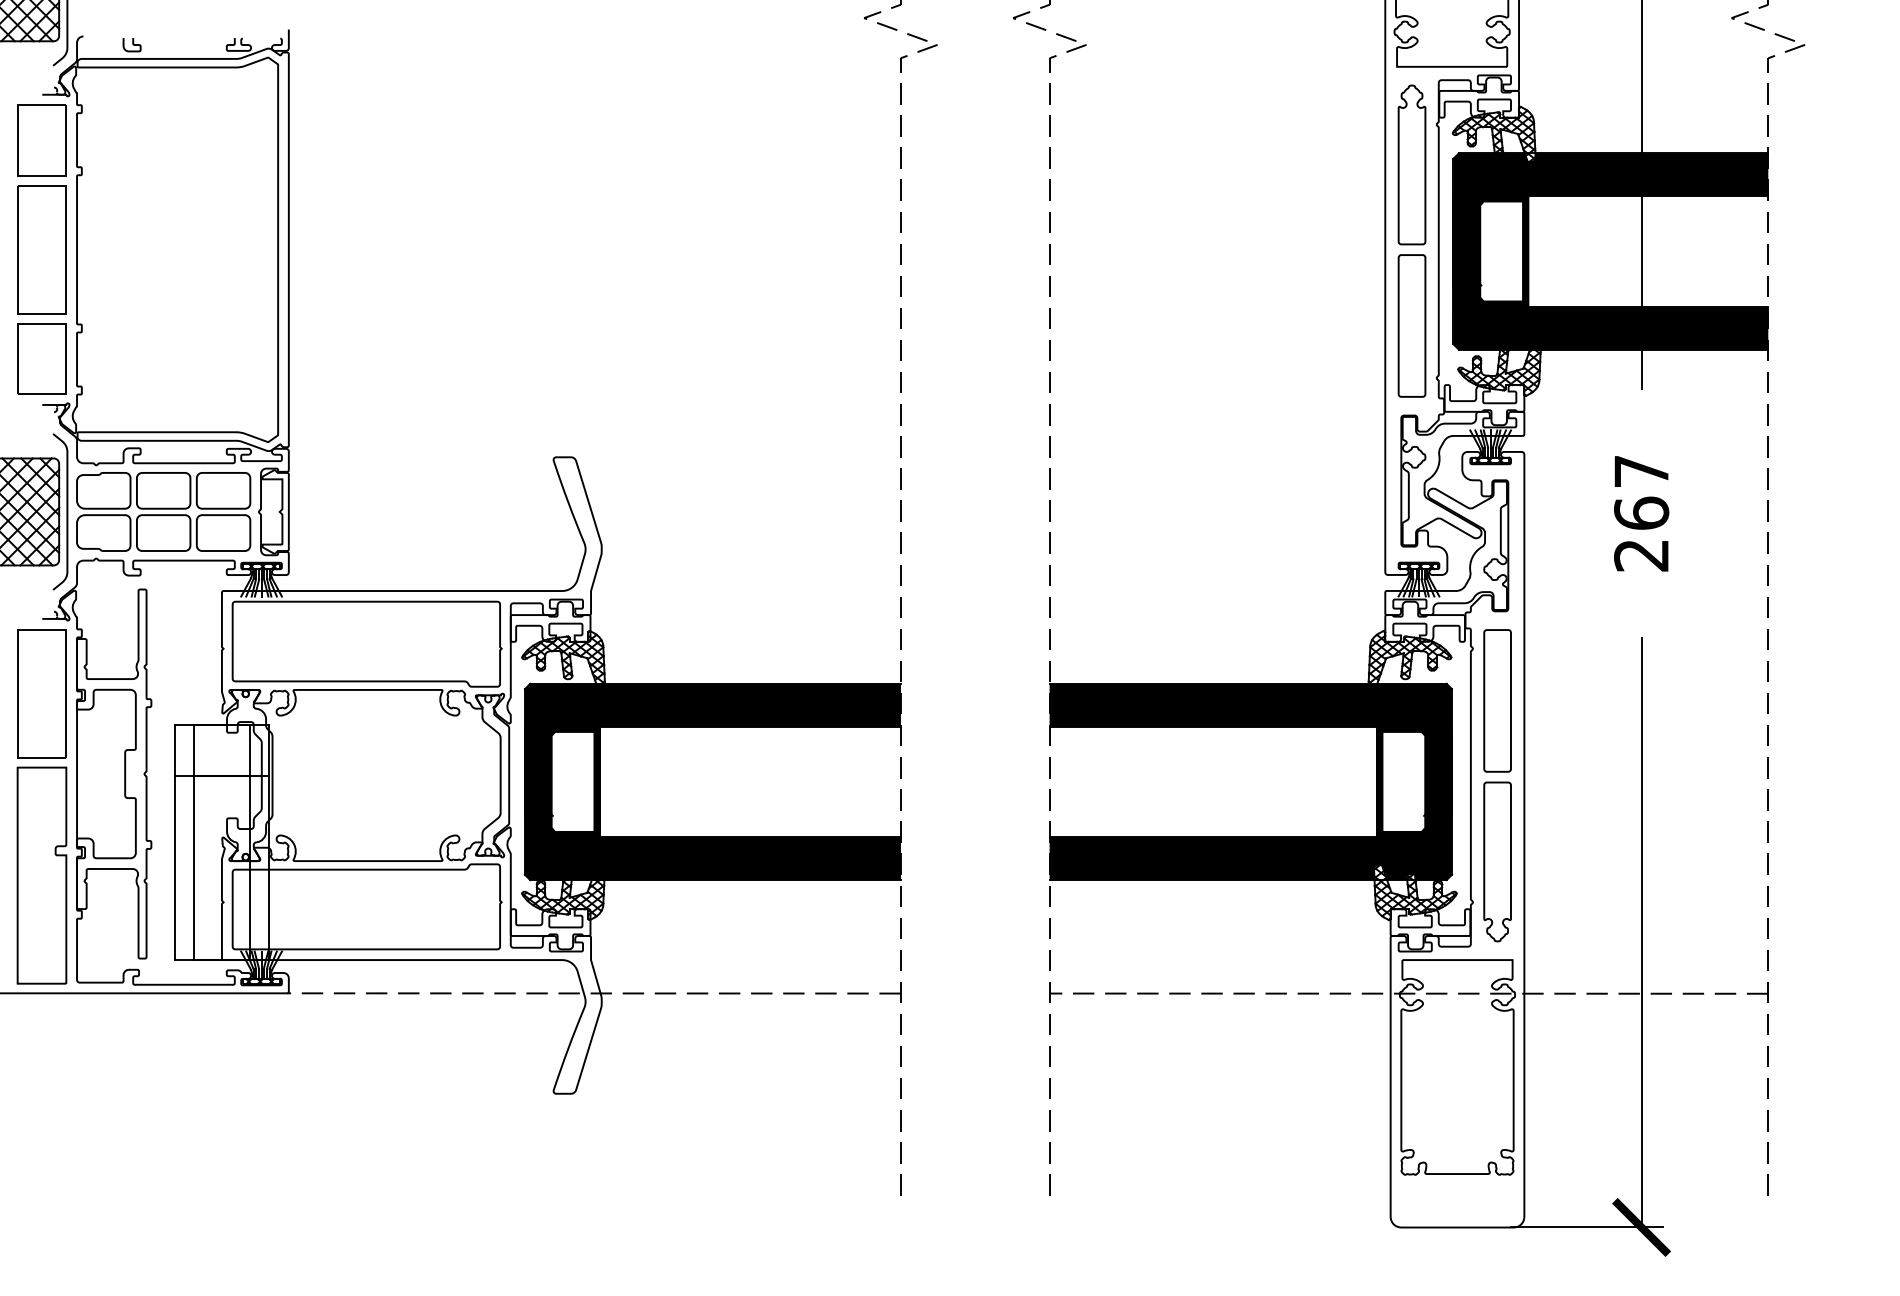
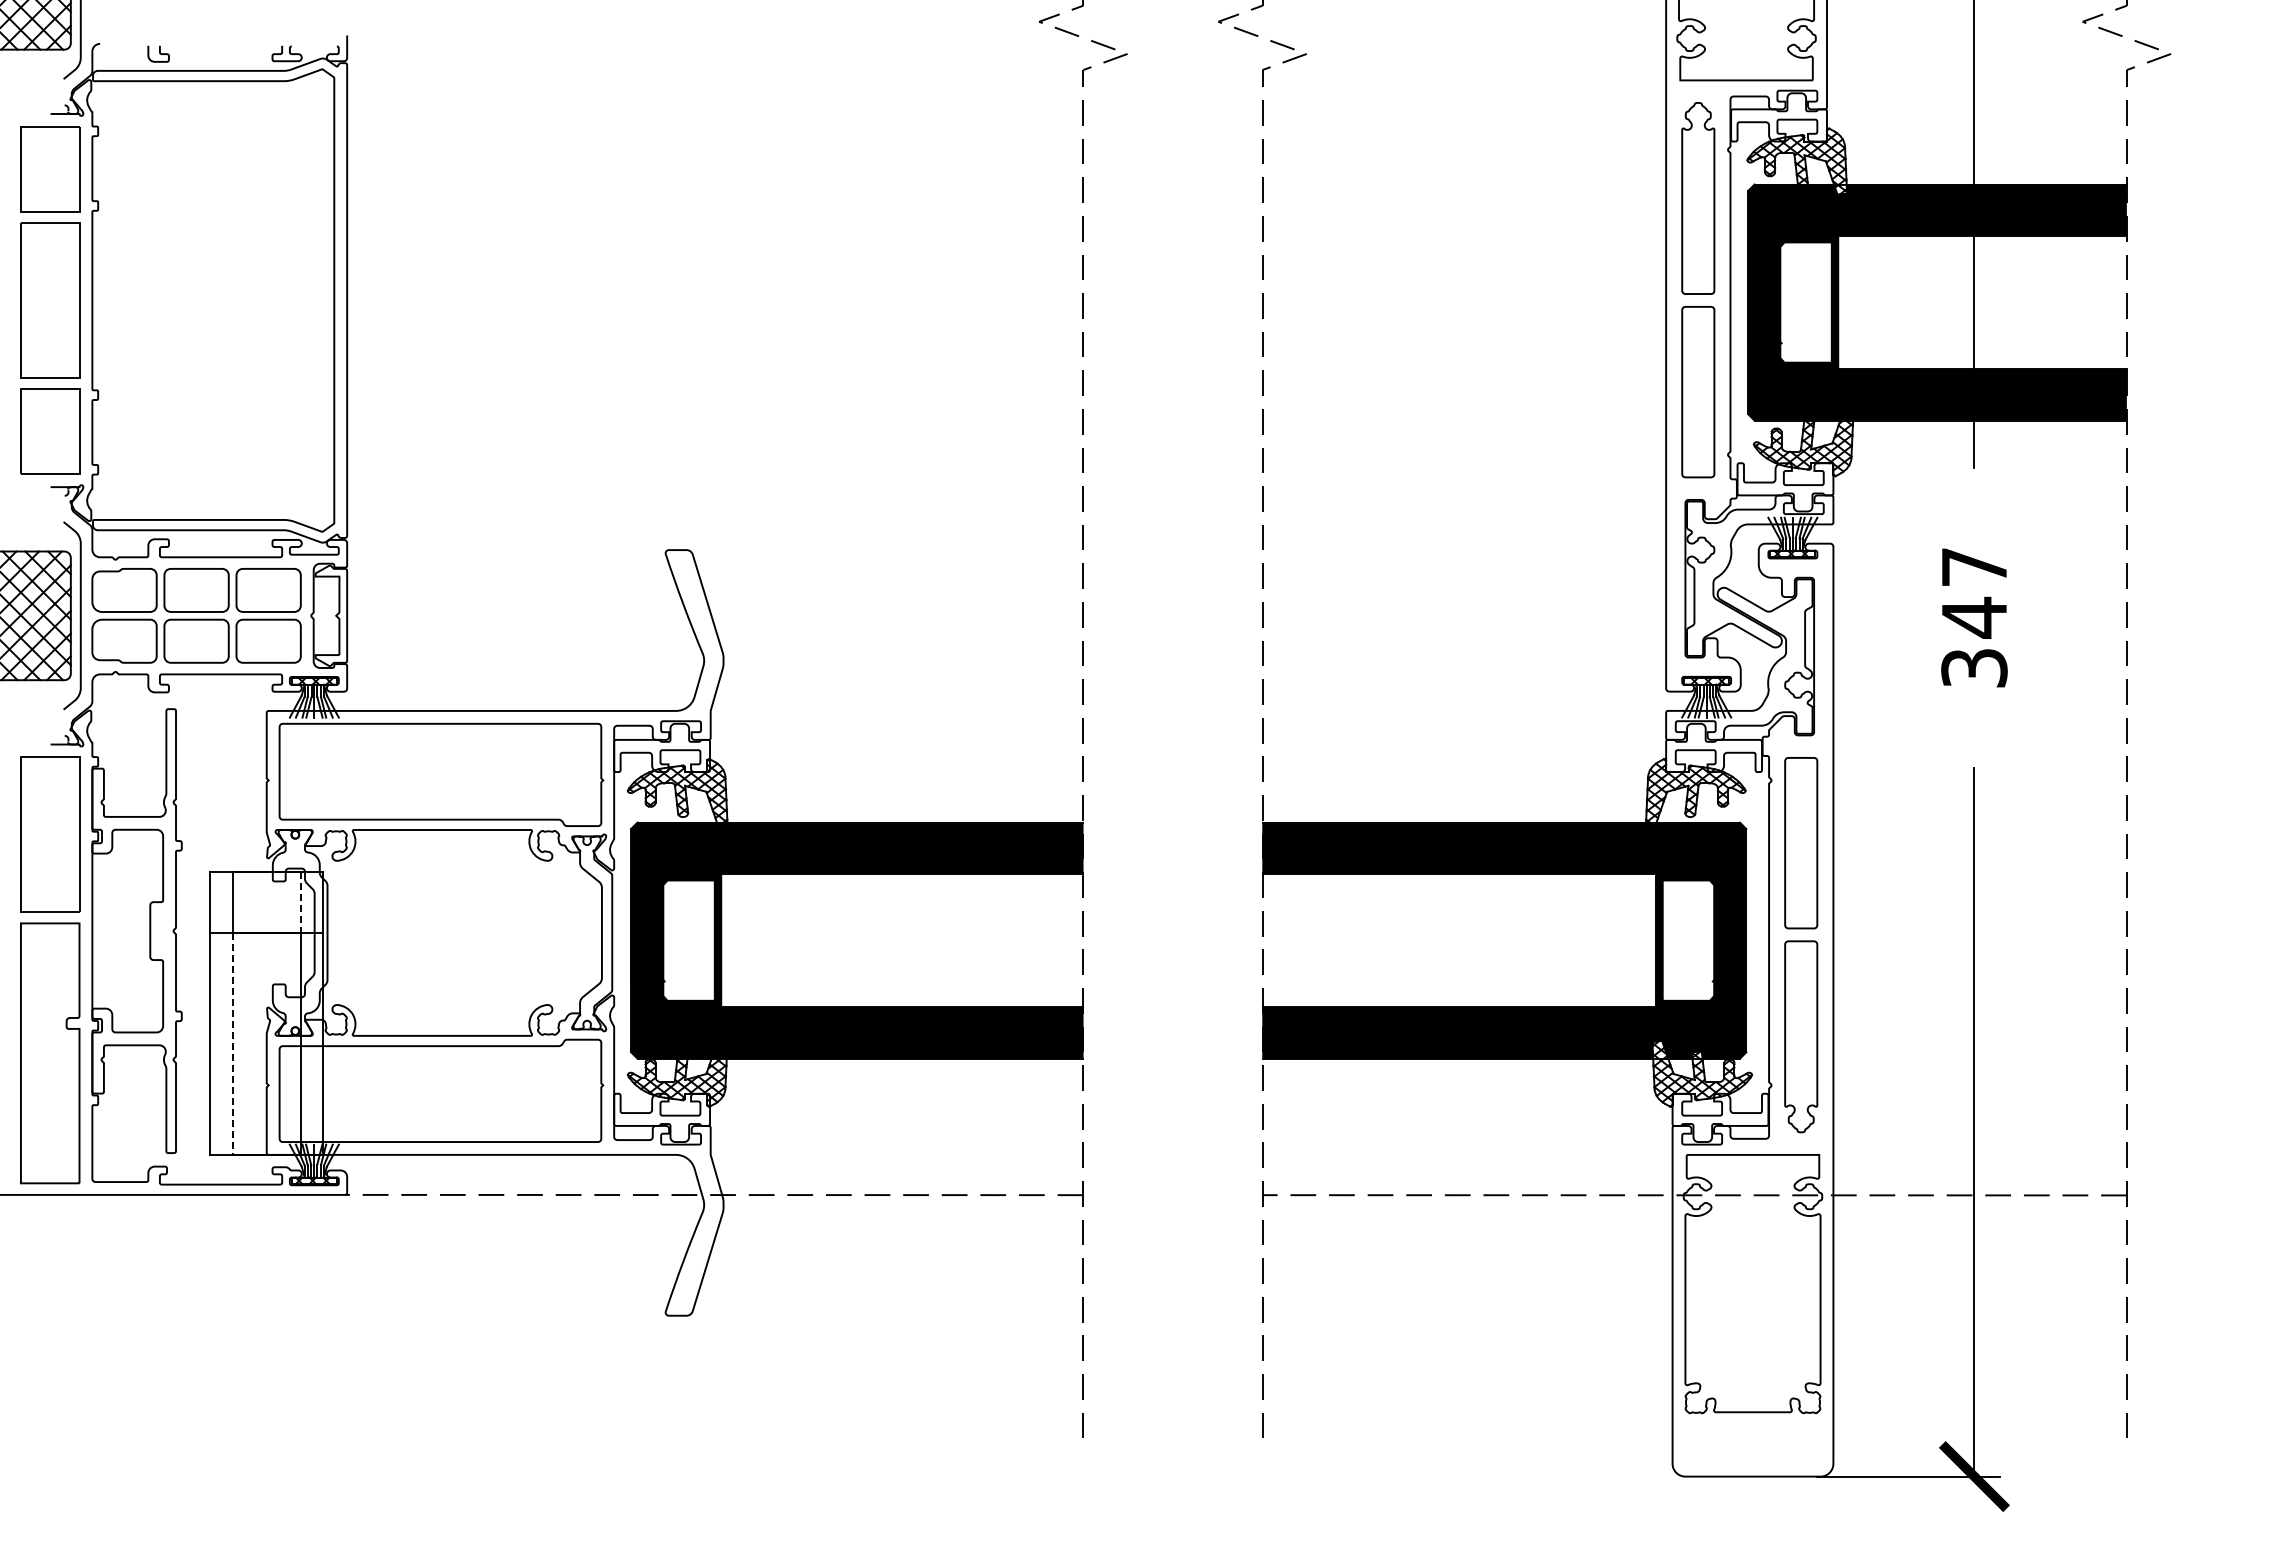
text: (1641, 533) -> (1974, 641), 267 -> 347
line: (250, 750) -> (300, 902), solid -> dashed
line: (193, 867) -> (232, 1043), solid -> dashed

